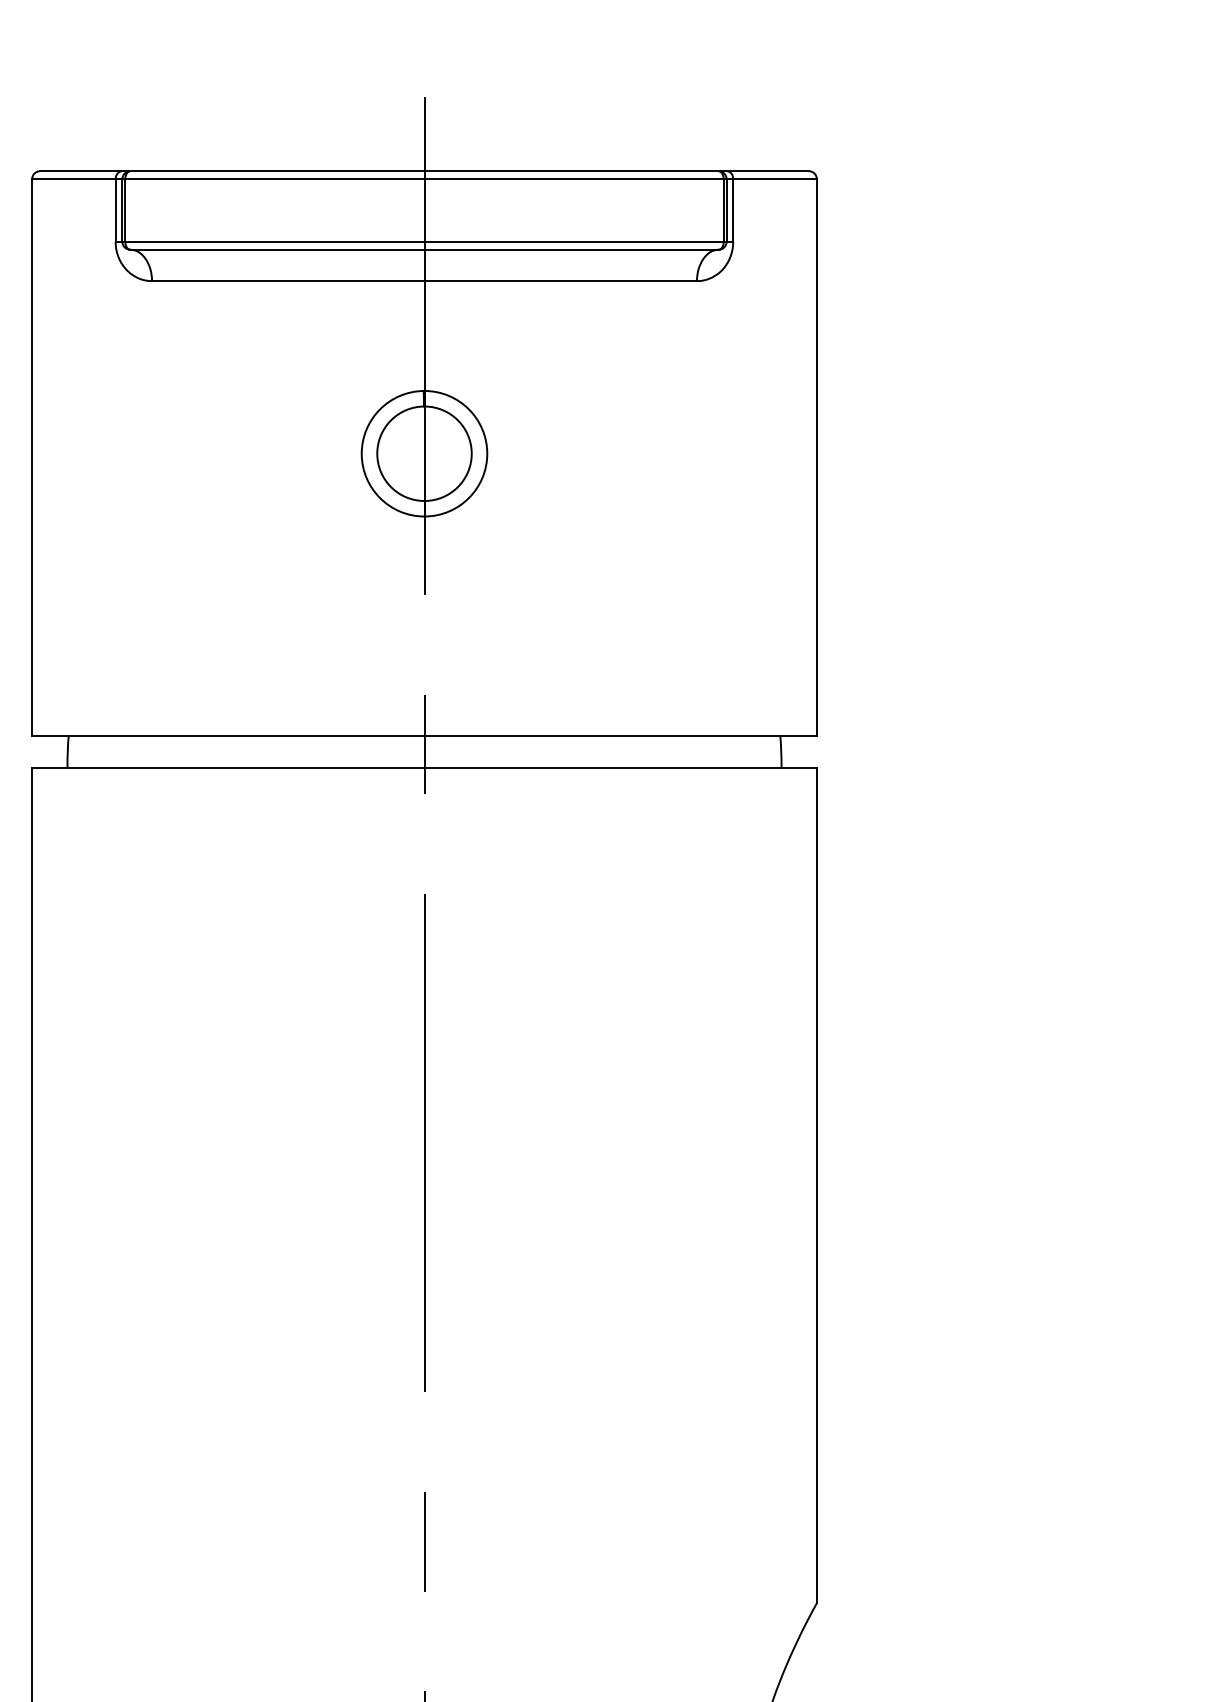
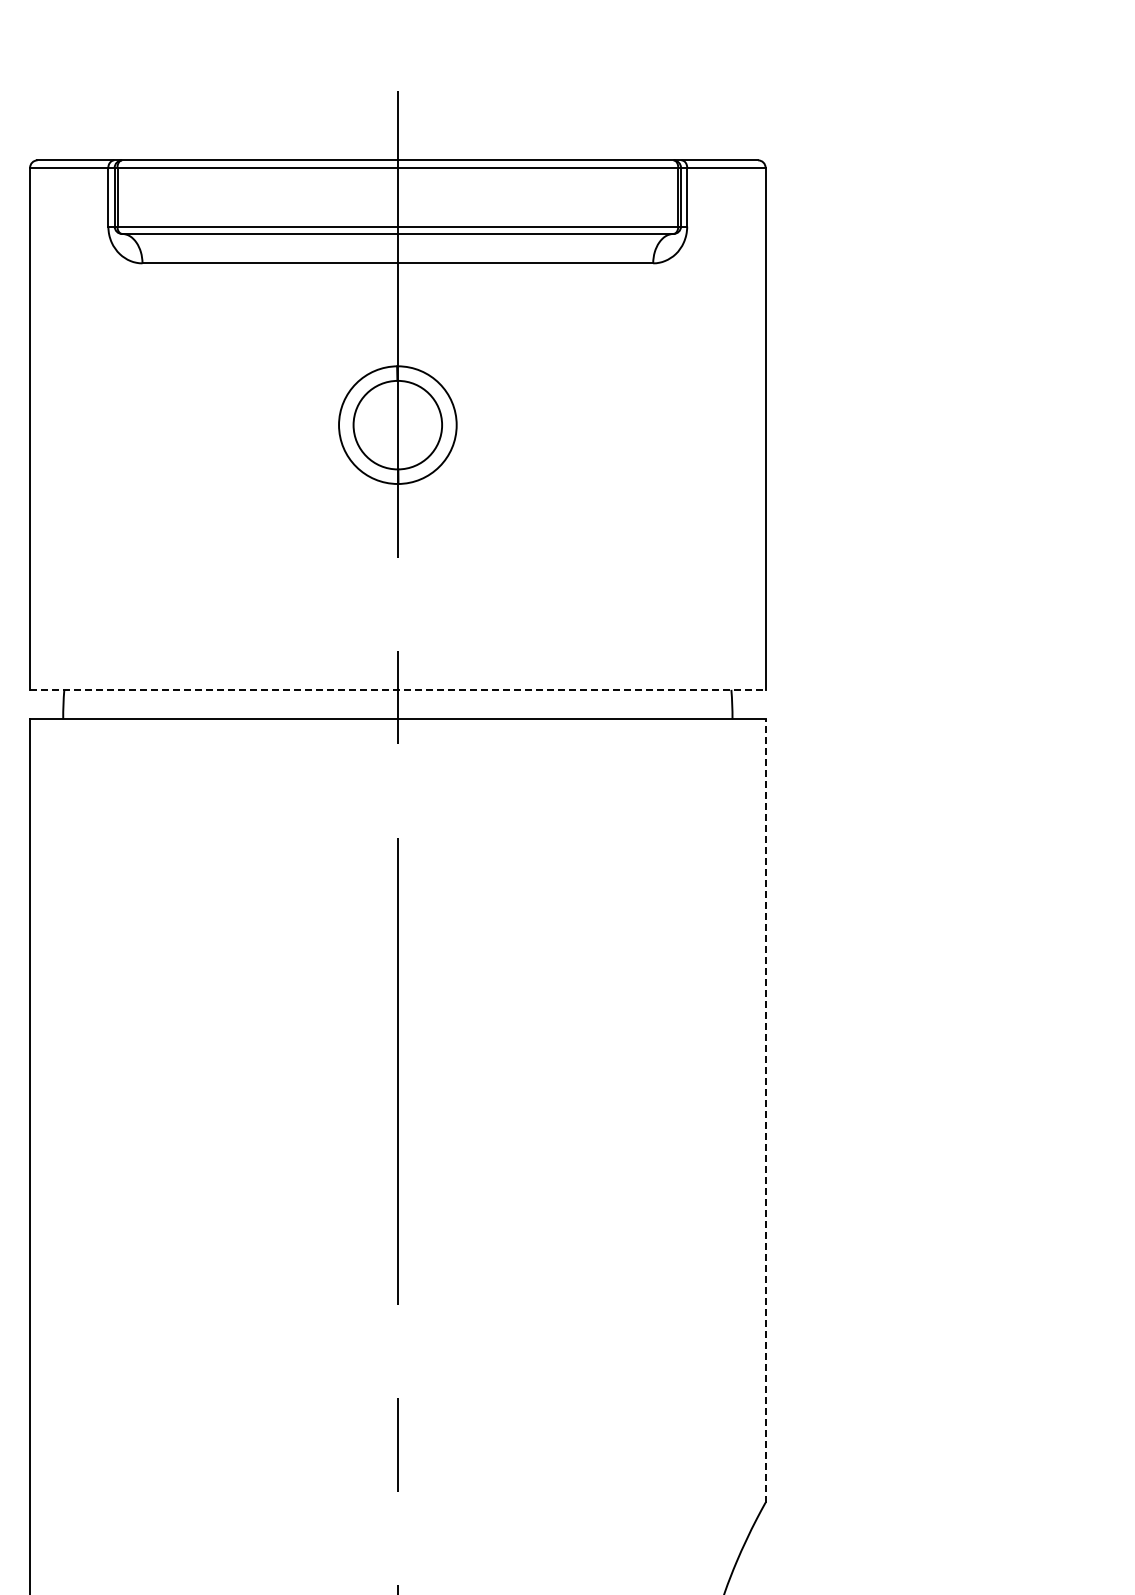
line: (424, 735) -> (397, 689), solid -> dashed
line: (816, 1184) -> (765, 1110), solid -> dashed

